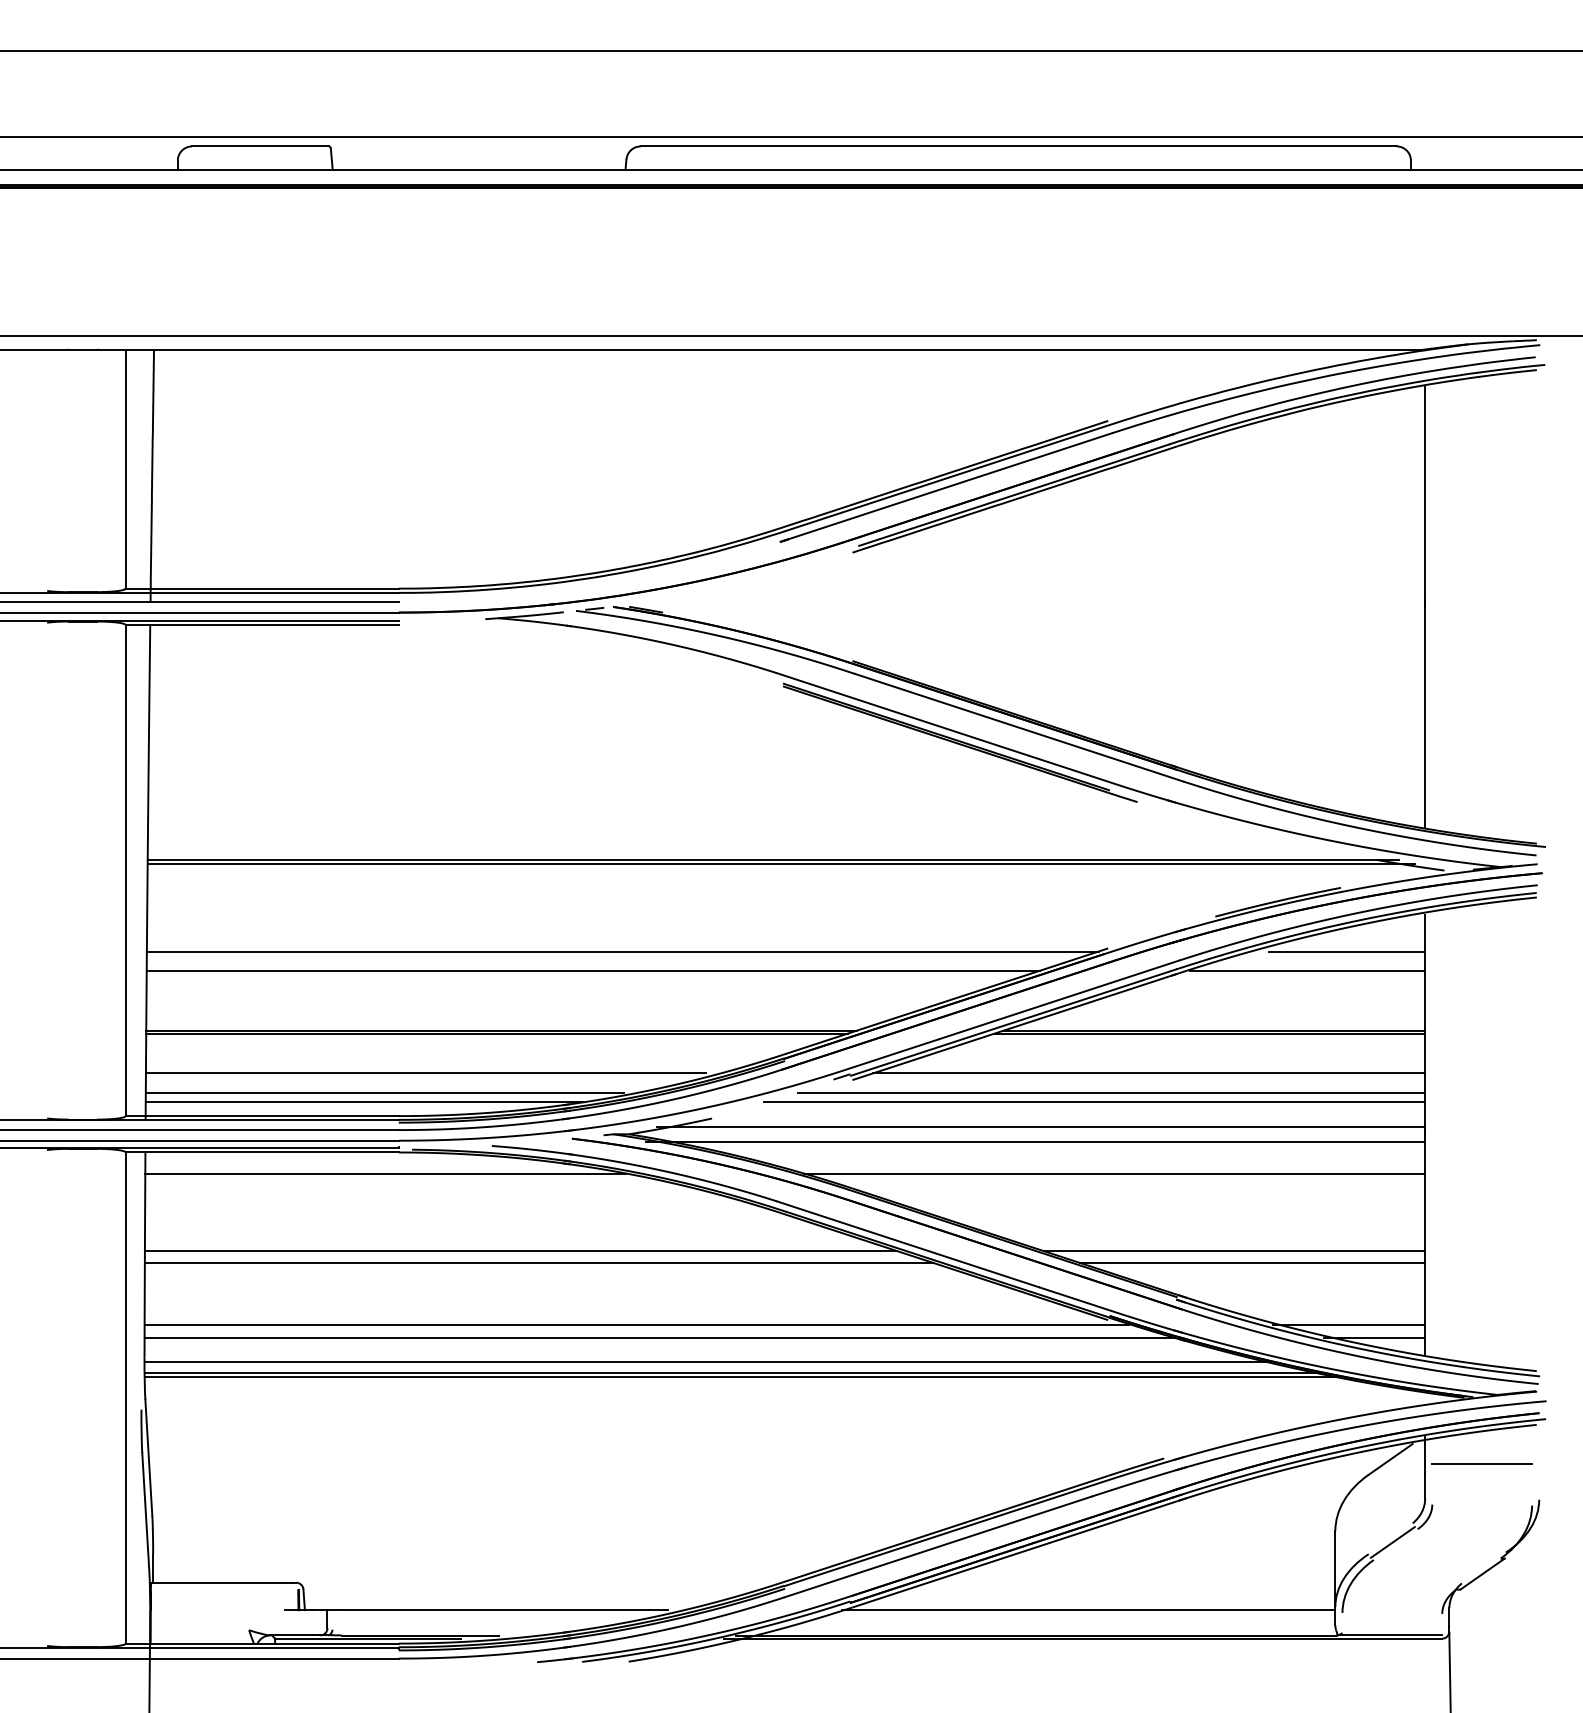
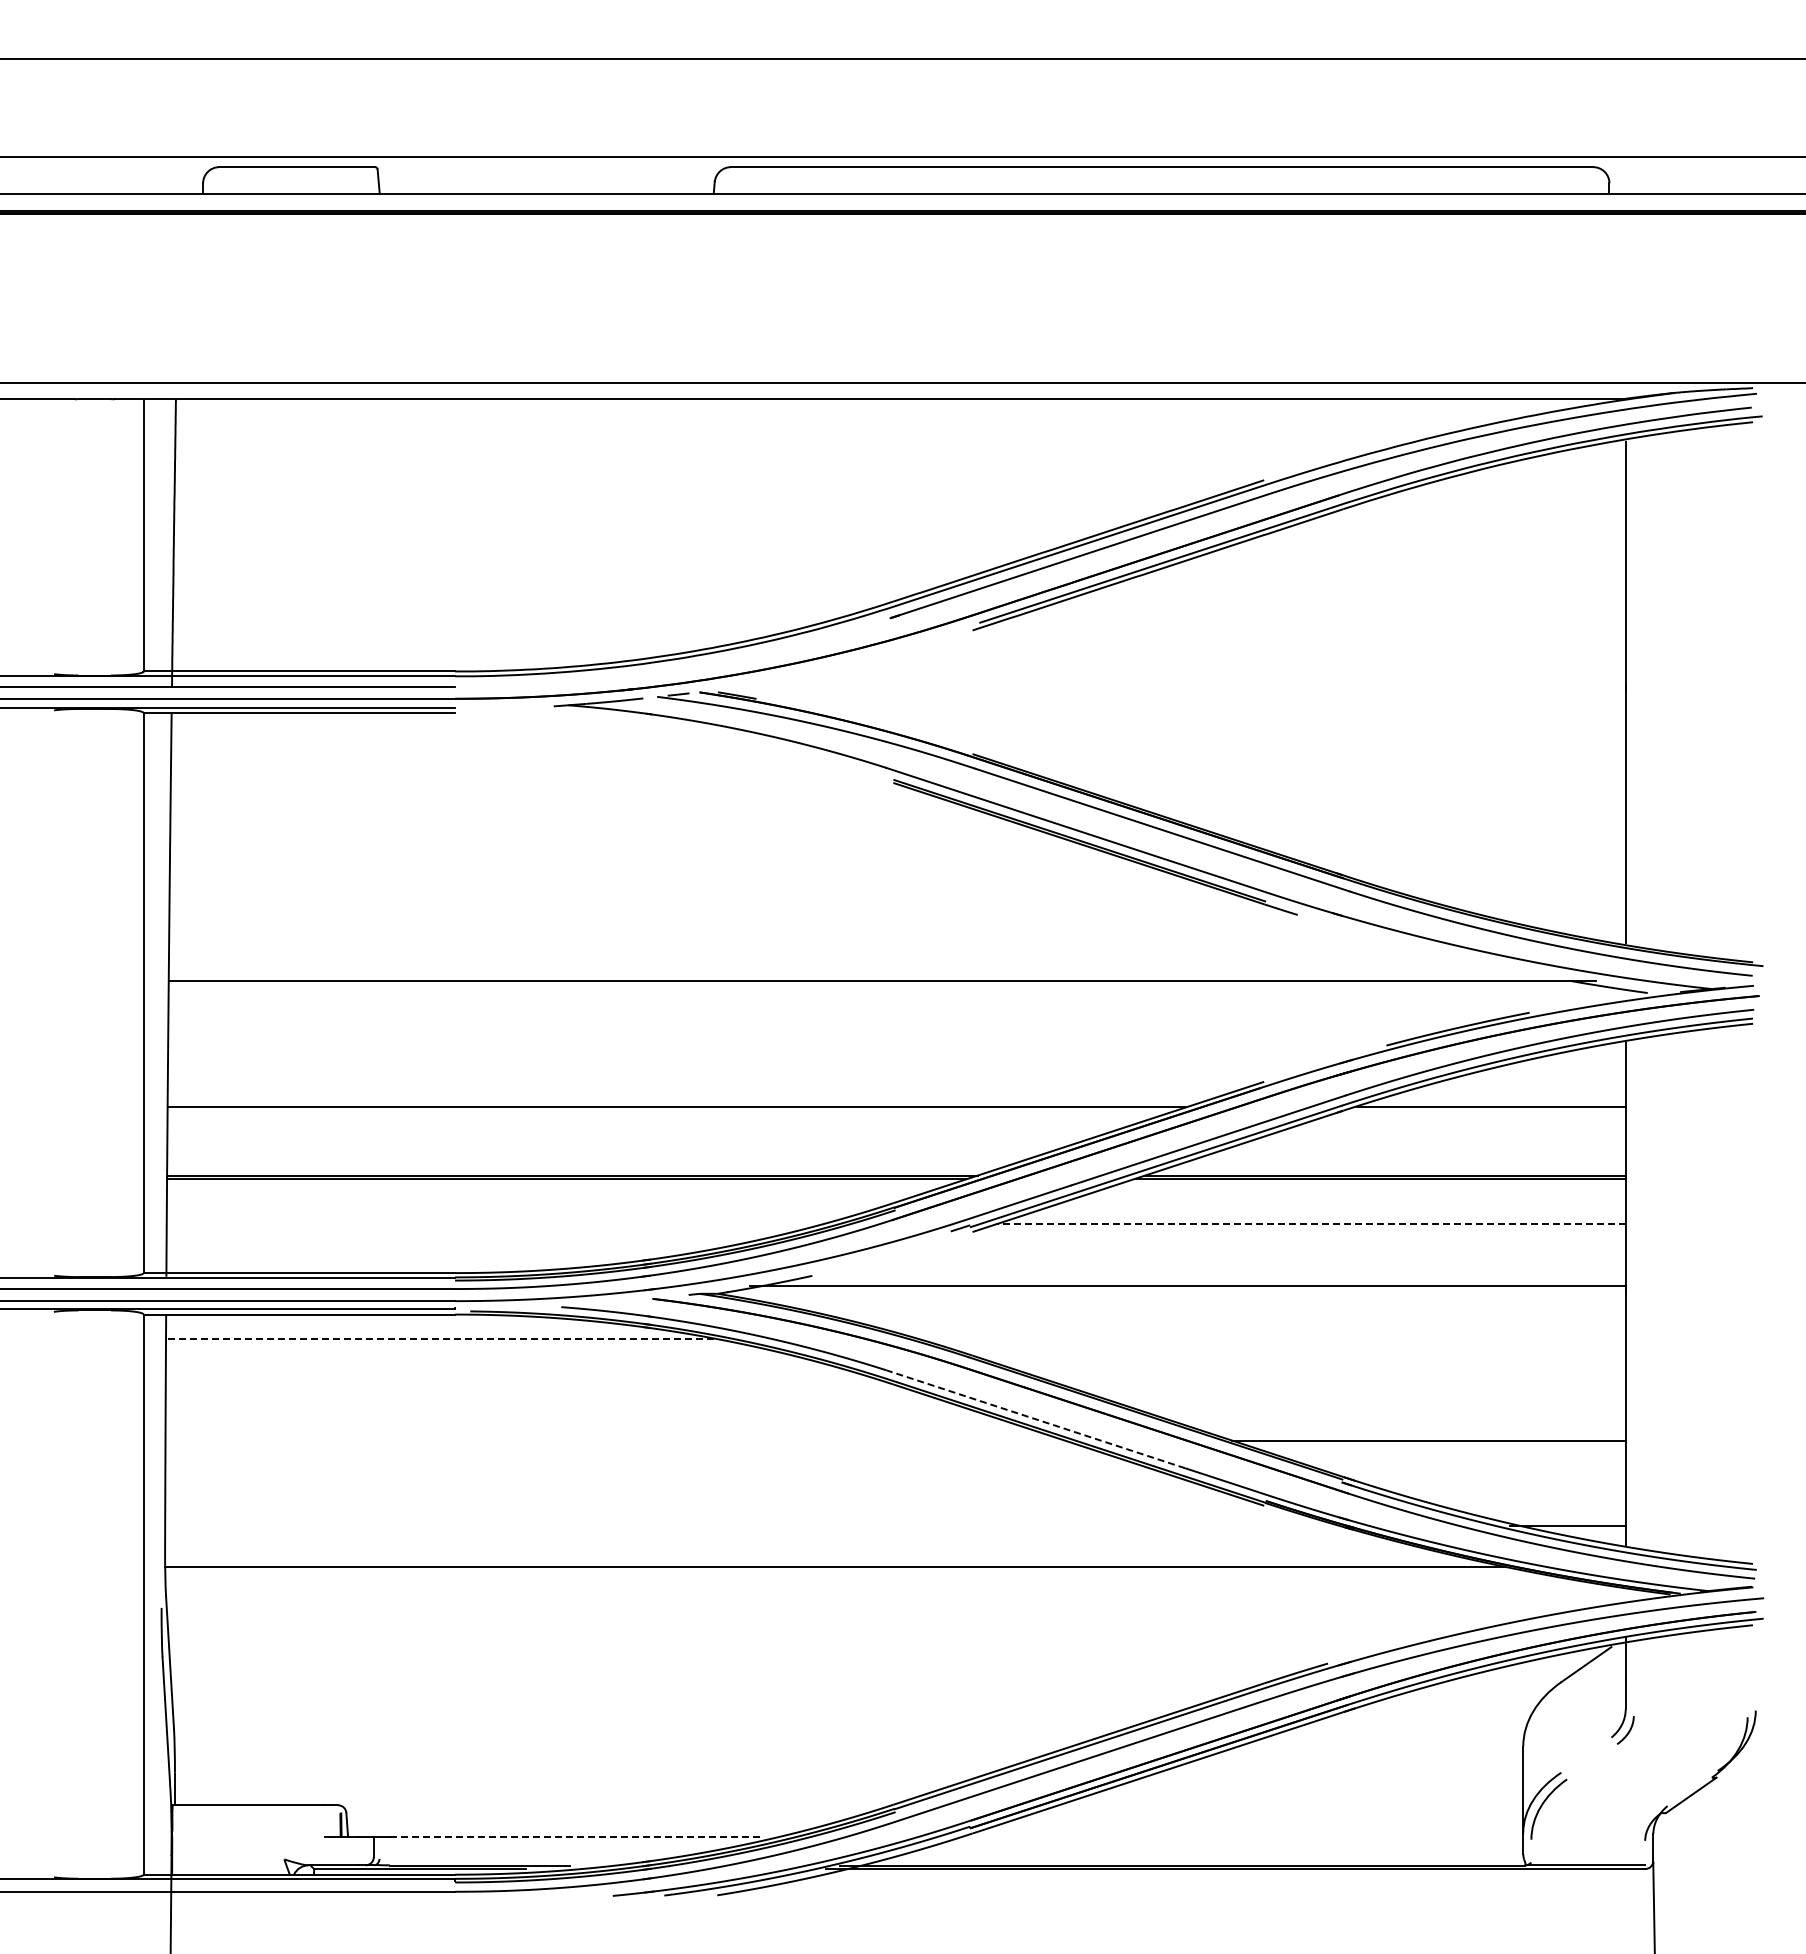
line: (781, 863) -> (891, 985), removed
line: (622, 951) -> (710, 1085), removed
line: (1346, 951) -> (1536, 1085), removed
line: (425, 1073) -> (485, 1224), removed
line: (1148, 1073) -> (1310, 1224), solid -> dashed
line: (385, 1093) -> (439, 1247), removed
line: (1111, 1093) -> (1267, 1247), removed
line: (364, 1101) -> (415, 1256), removed
line: (1094, 1101) -> (1248, 1256), removed
line: (1035, 1141) -> (1181, 1302), removed
line: (385, 1173) -> (440, 1338), solid -> dashed
line: (1113, 1173) -> (1270, 1338), removed
line: (907, 1244) -> (1035, 1419), solid -> dashed
line: (521, 1251) -> (594, 1427), removed
line: (1234, 1251) -> (1408, 1427), removed
line: (538, 1262) -> (614, 1440), removed
line: (636, 1325) -> (726, 1511), removed
line: (1348, 1325) -> (1538, 1511), removed
line: (659, 1337) -> (752, 1525), removed
line: (706, 1361) -> (805, 1553), removed
line: (741, 1376) -> (845, 1570), removed
line: (1481, 1463) -> (1690, 1669), removed
line: (1392, 1541) -> (1588, 1758), removed
line: (505, 1610) -> (576, 1836), solid -> dashed
line: (1088, 1610) -> (1241, 1836), removed

